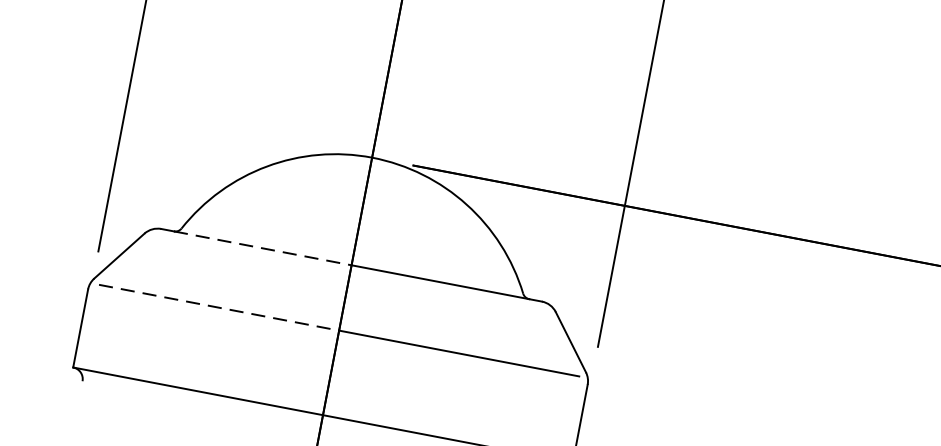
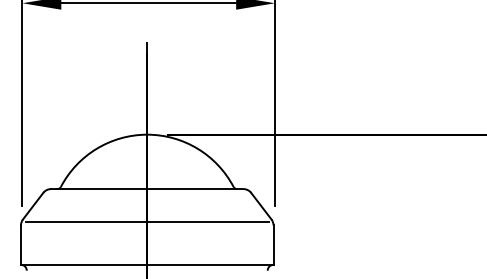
line: (262, 249) -> (102, 189), dashed -> solid
line: (218, 308) -> (86, 222), dashed -> solid

